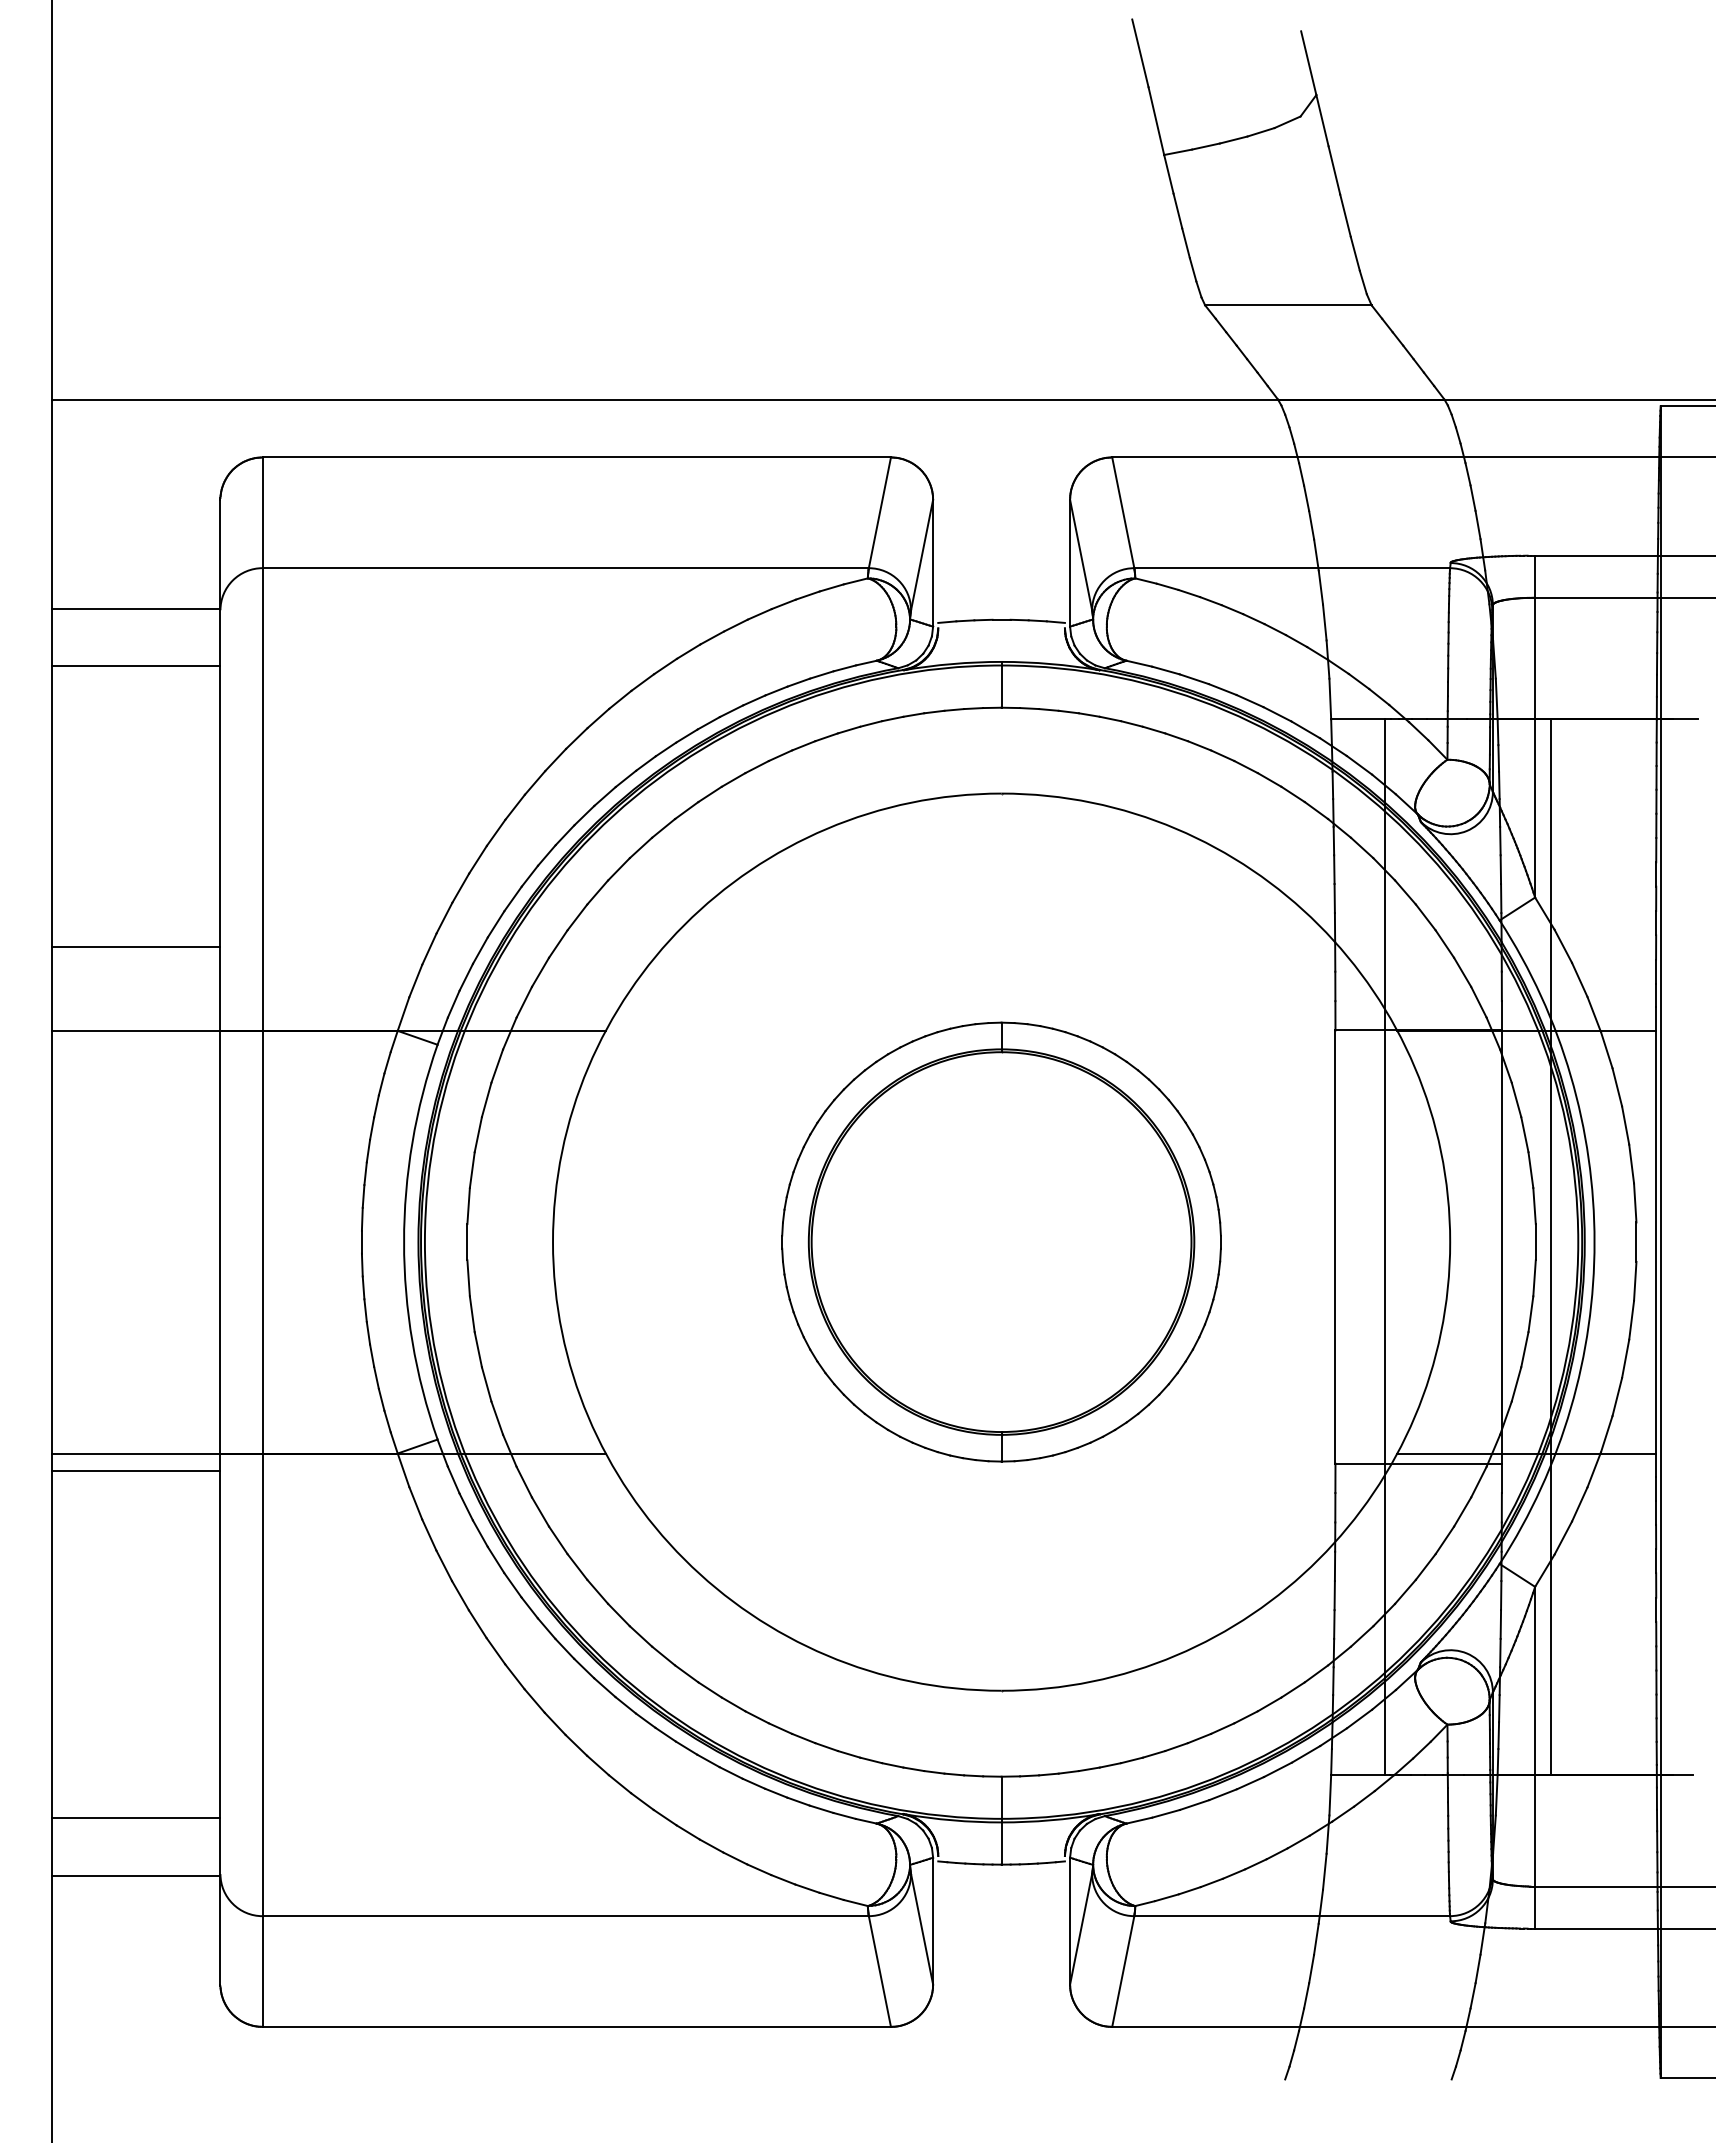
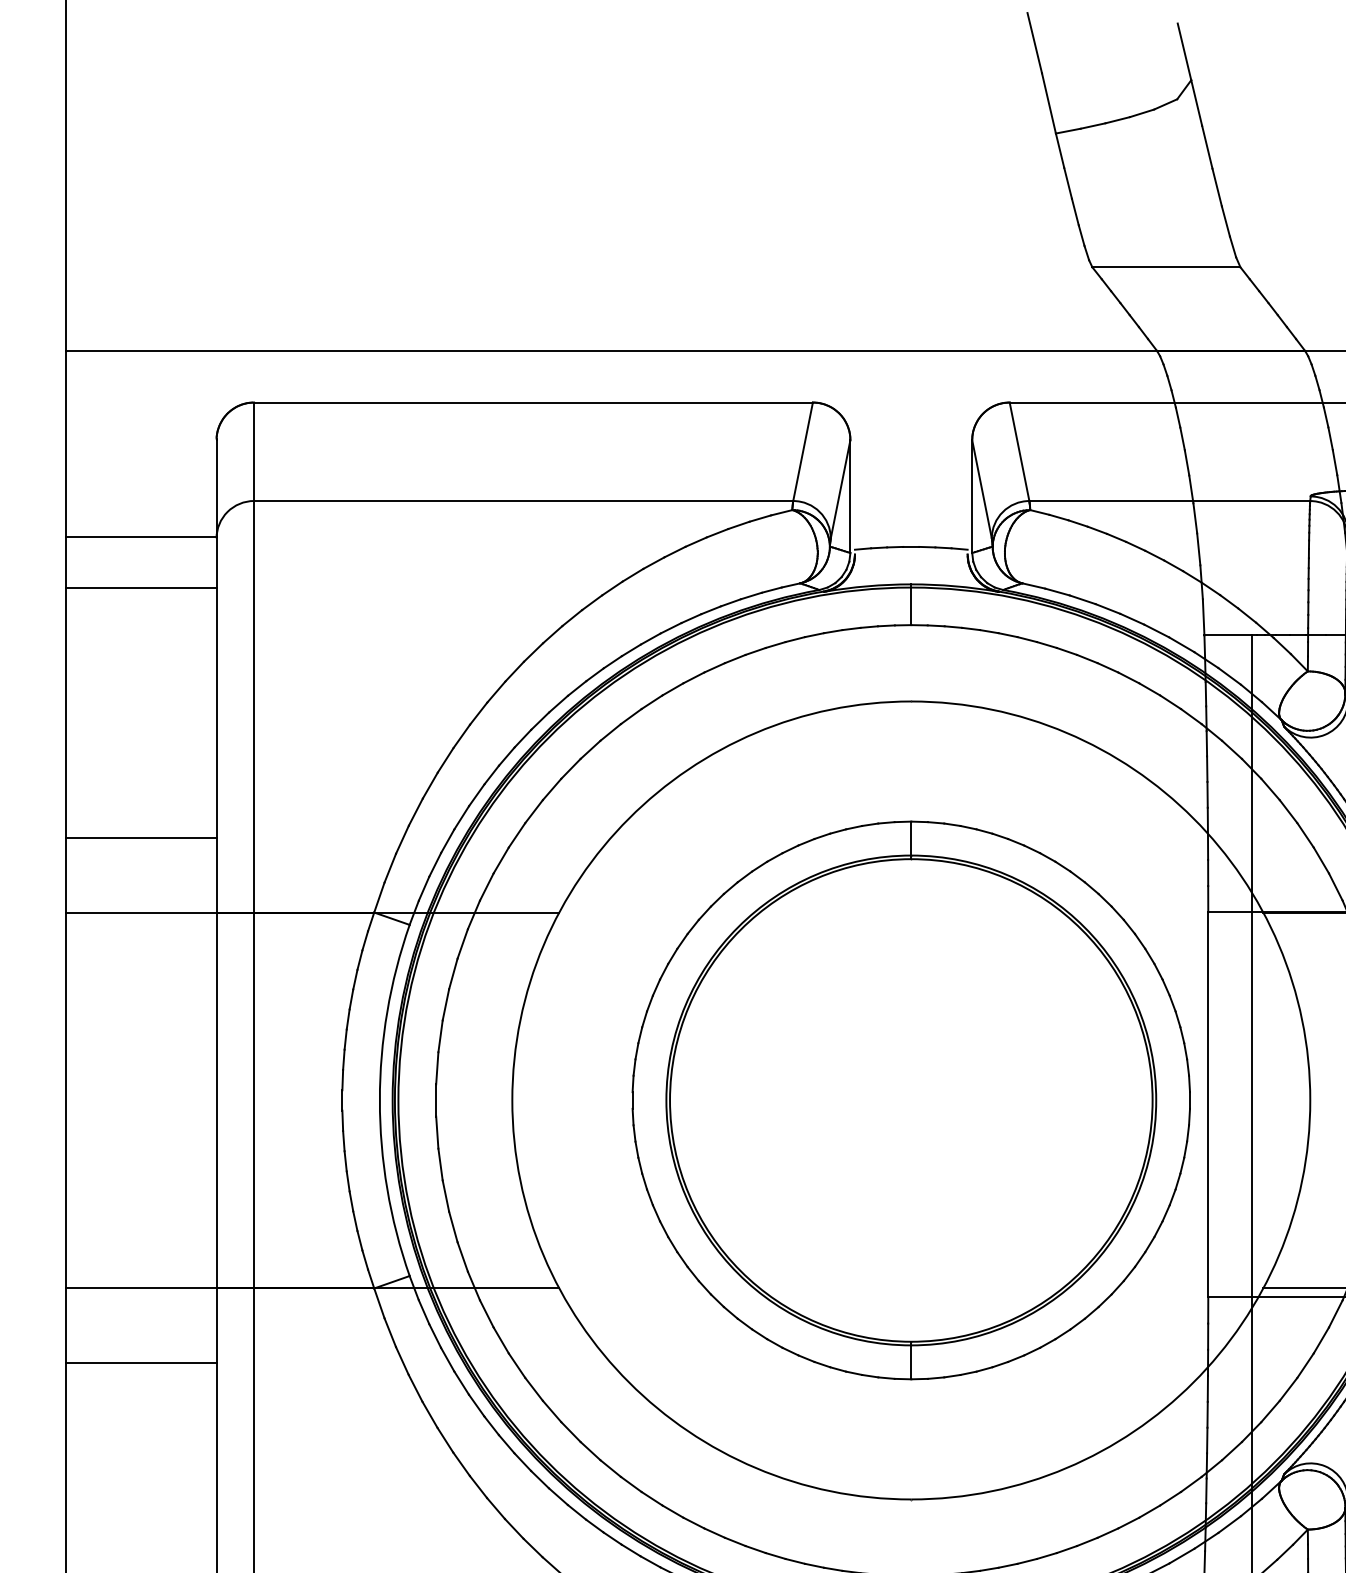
part: (1001, 1241) -> (911, 1099), size x1.43
line: (135, 1471) -> (141, 1363), moved

